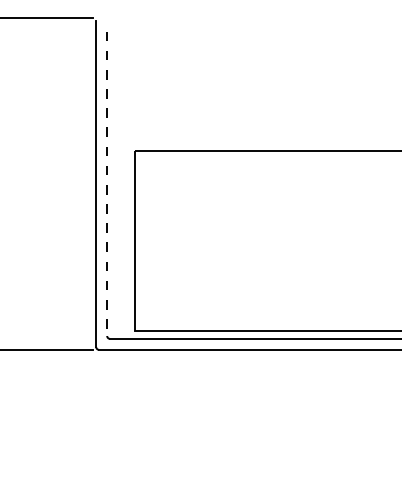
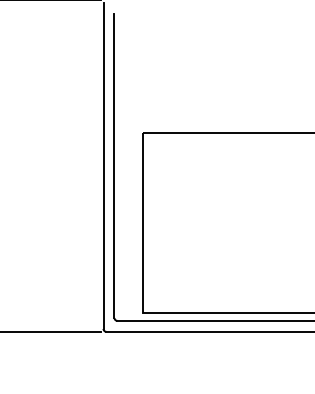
line: (107, 184) -> (114, 166), dashed -> solid

